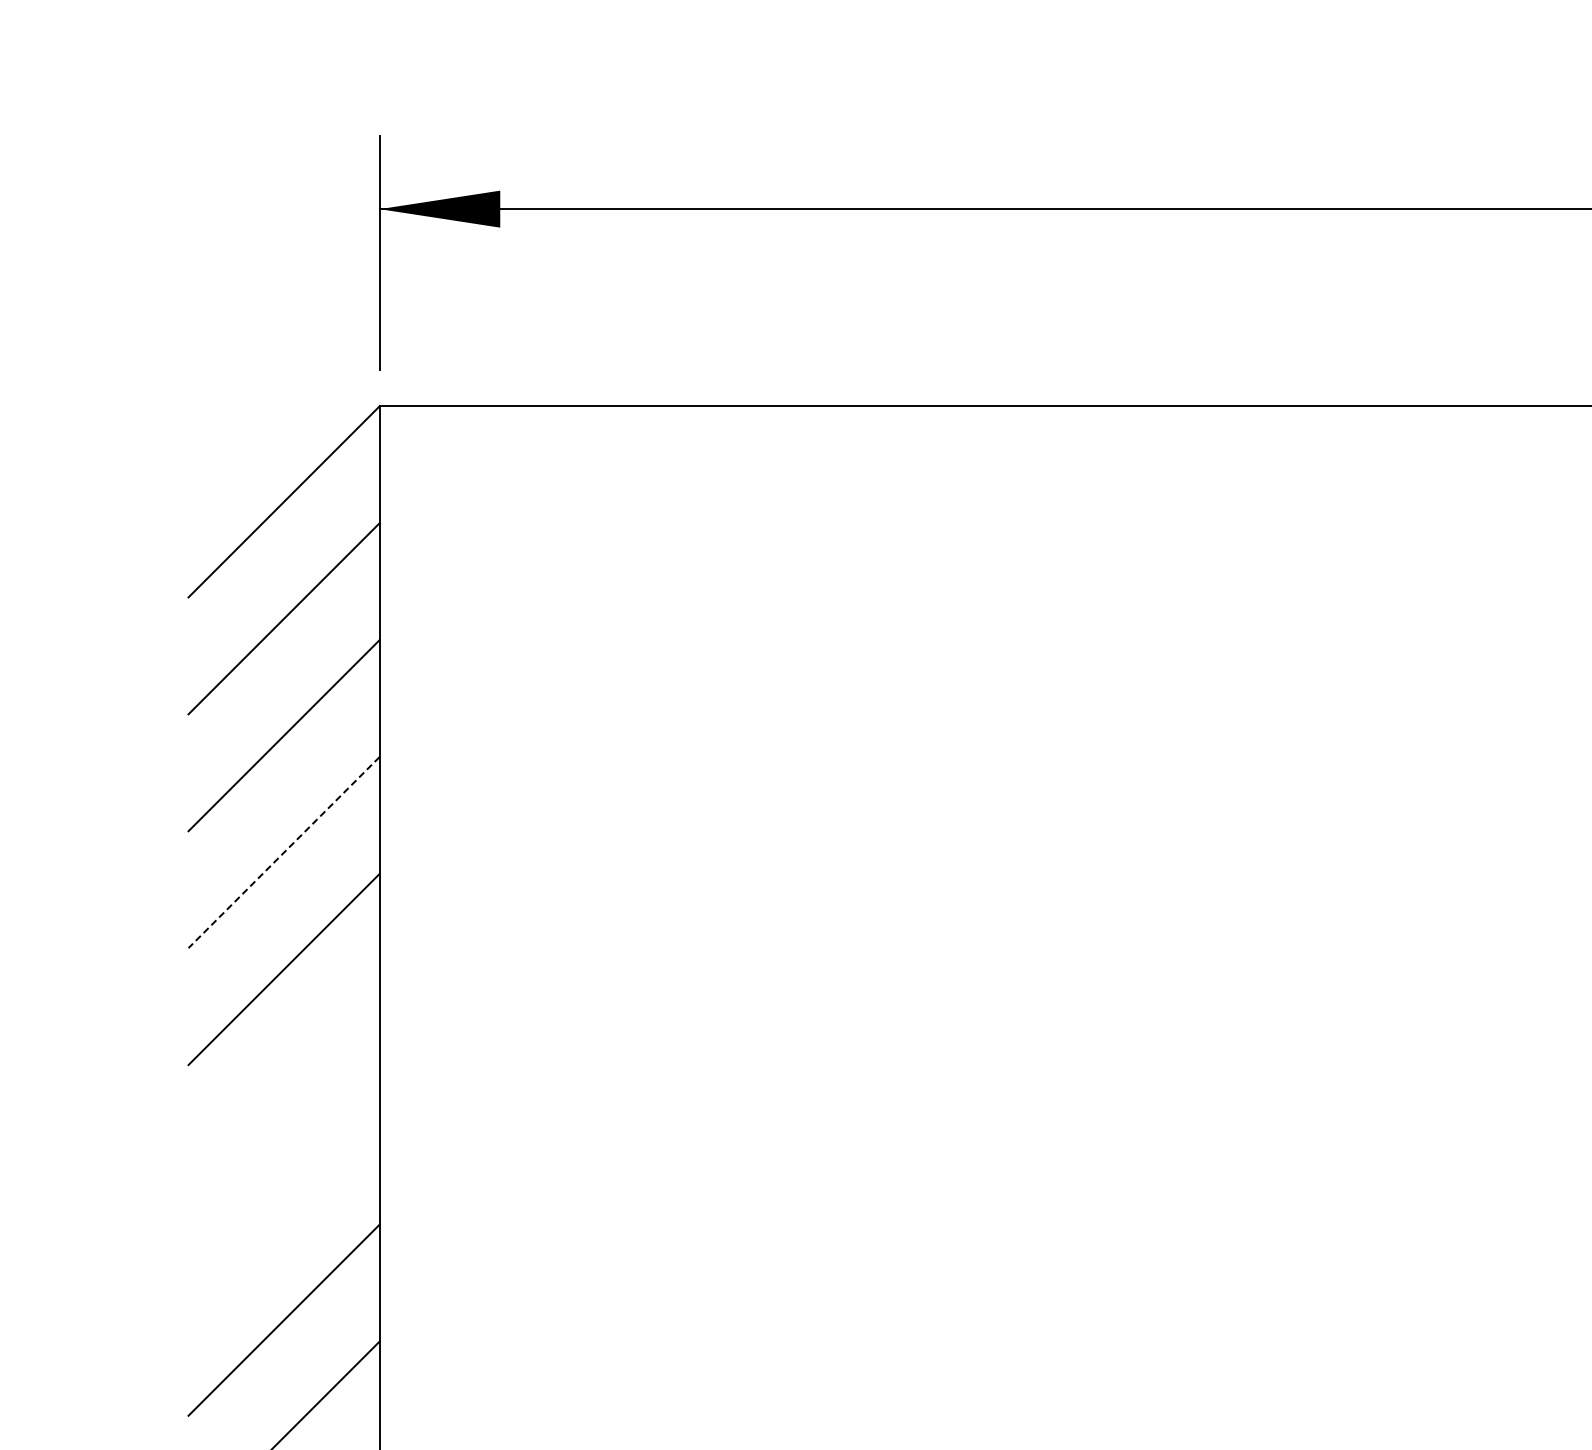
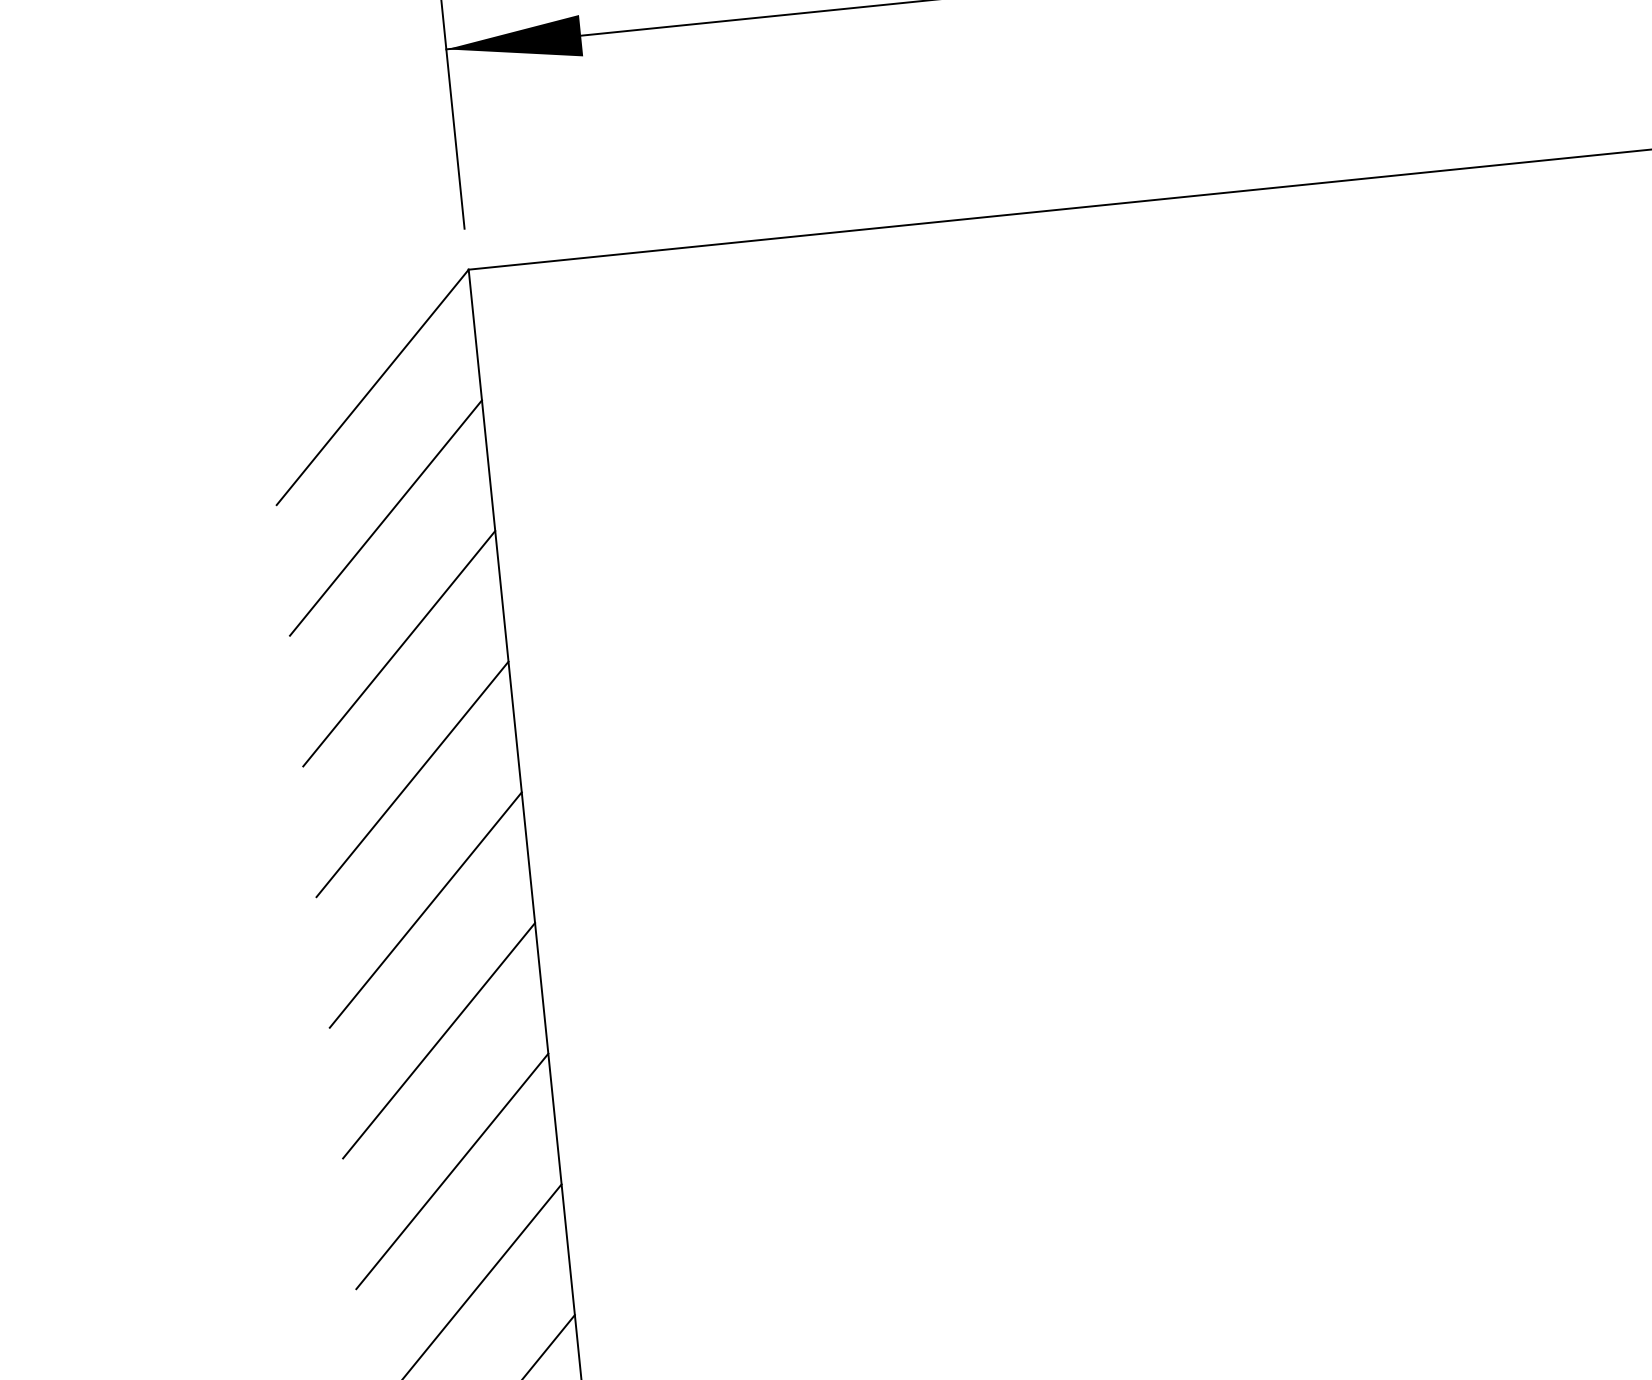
line: (283, 852) -> (411, 779), dashed -> solid
line: (283, 1085) -> (438, 1039), added
line: (283, 1202) -> (451, 1170), added

